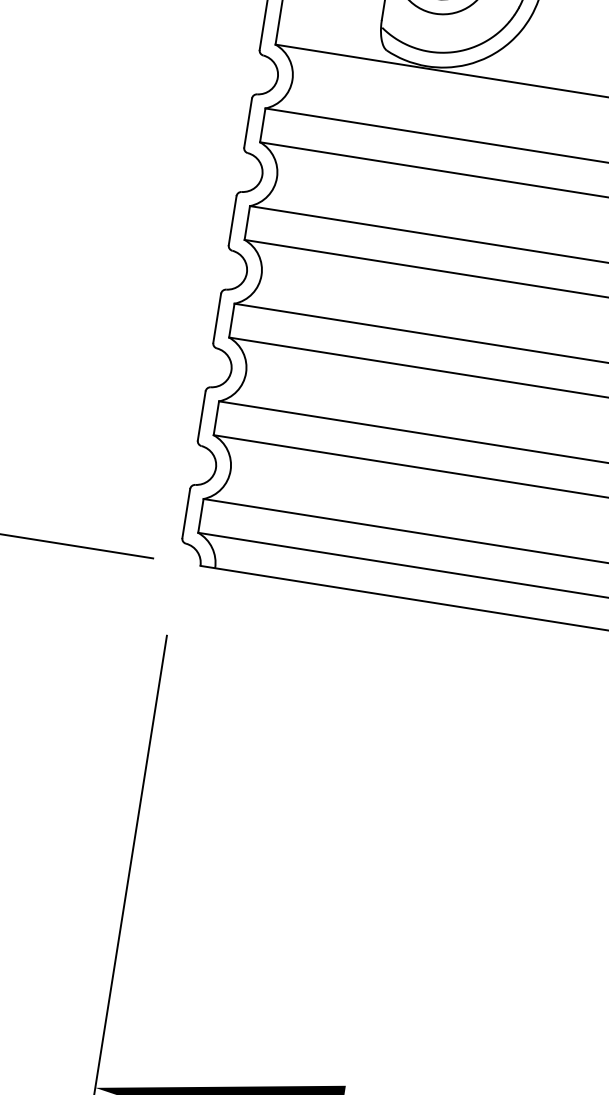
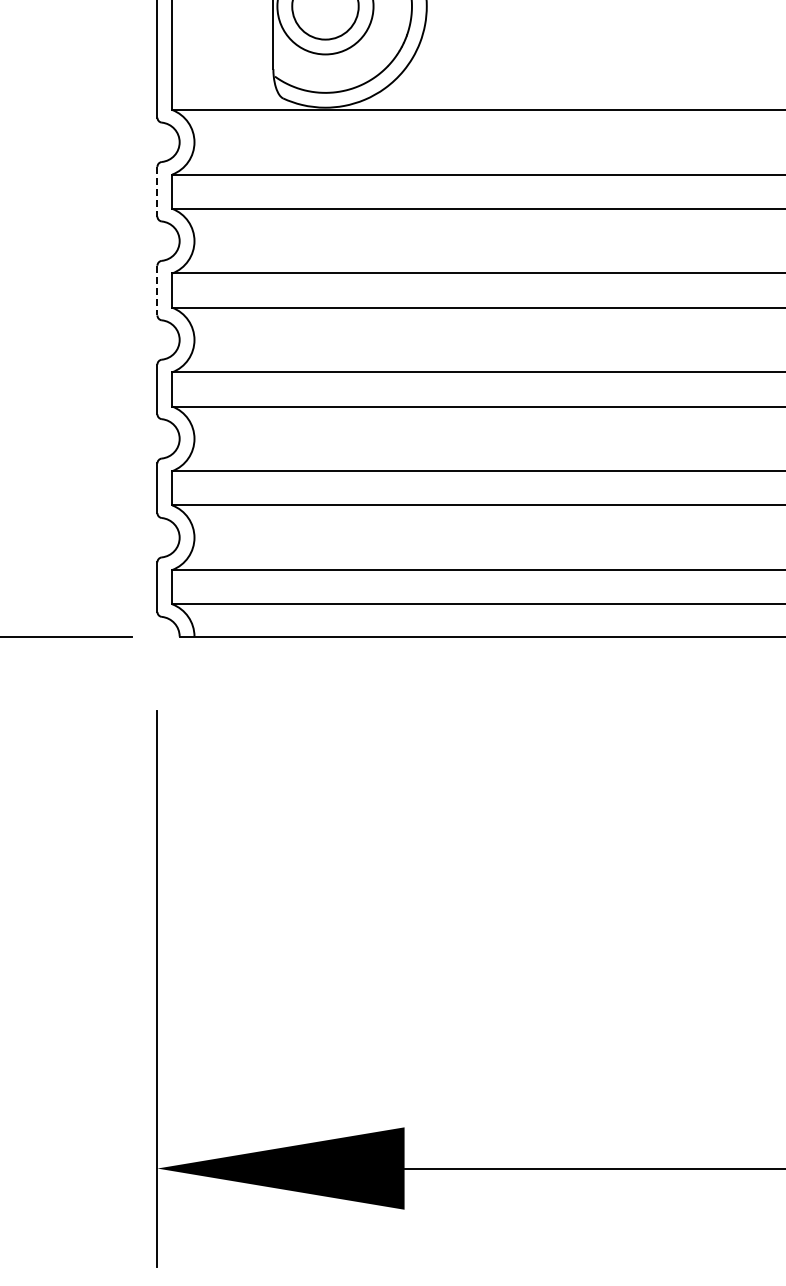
line: (248, 122) -> (157, 191), solid -> dashed
line: (232, 220) -> (157, 290), solid -> dashed

